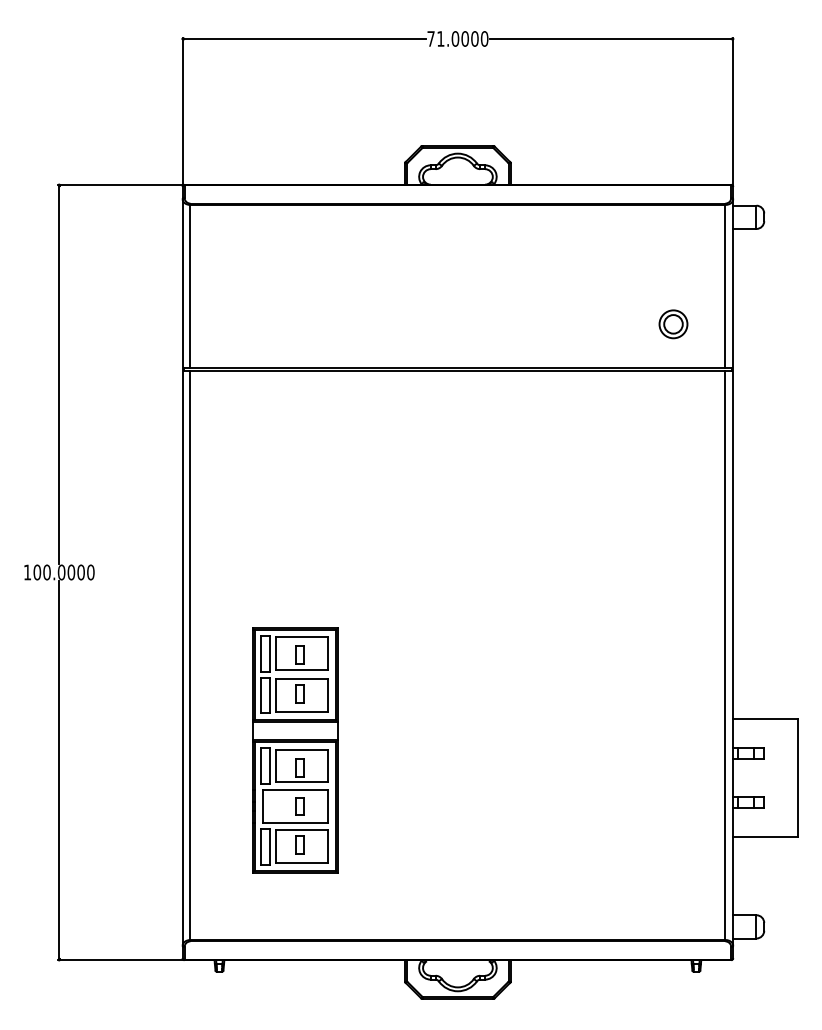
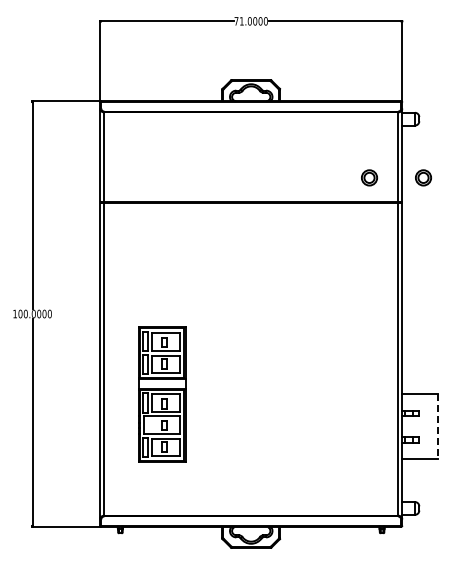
part: (771, 323) -> (423, 177), added
part: (296, 750) -> (162, 394), moved
line: (797, 779) -> (437, 427), solid -> dashed

